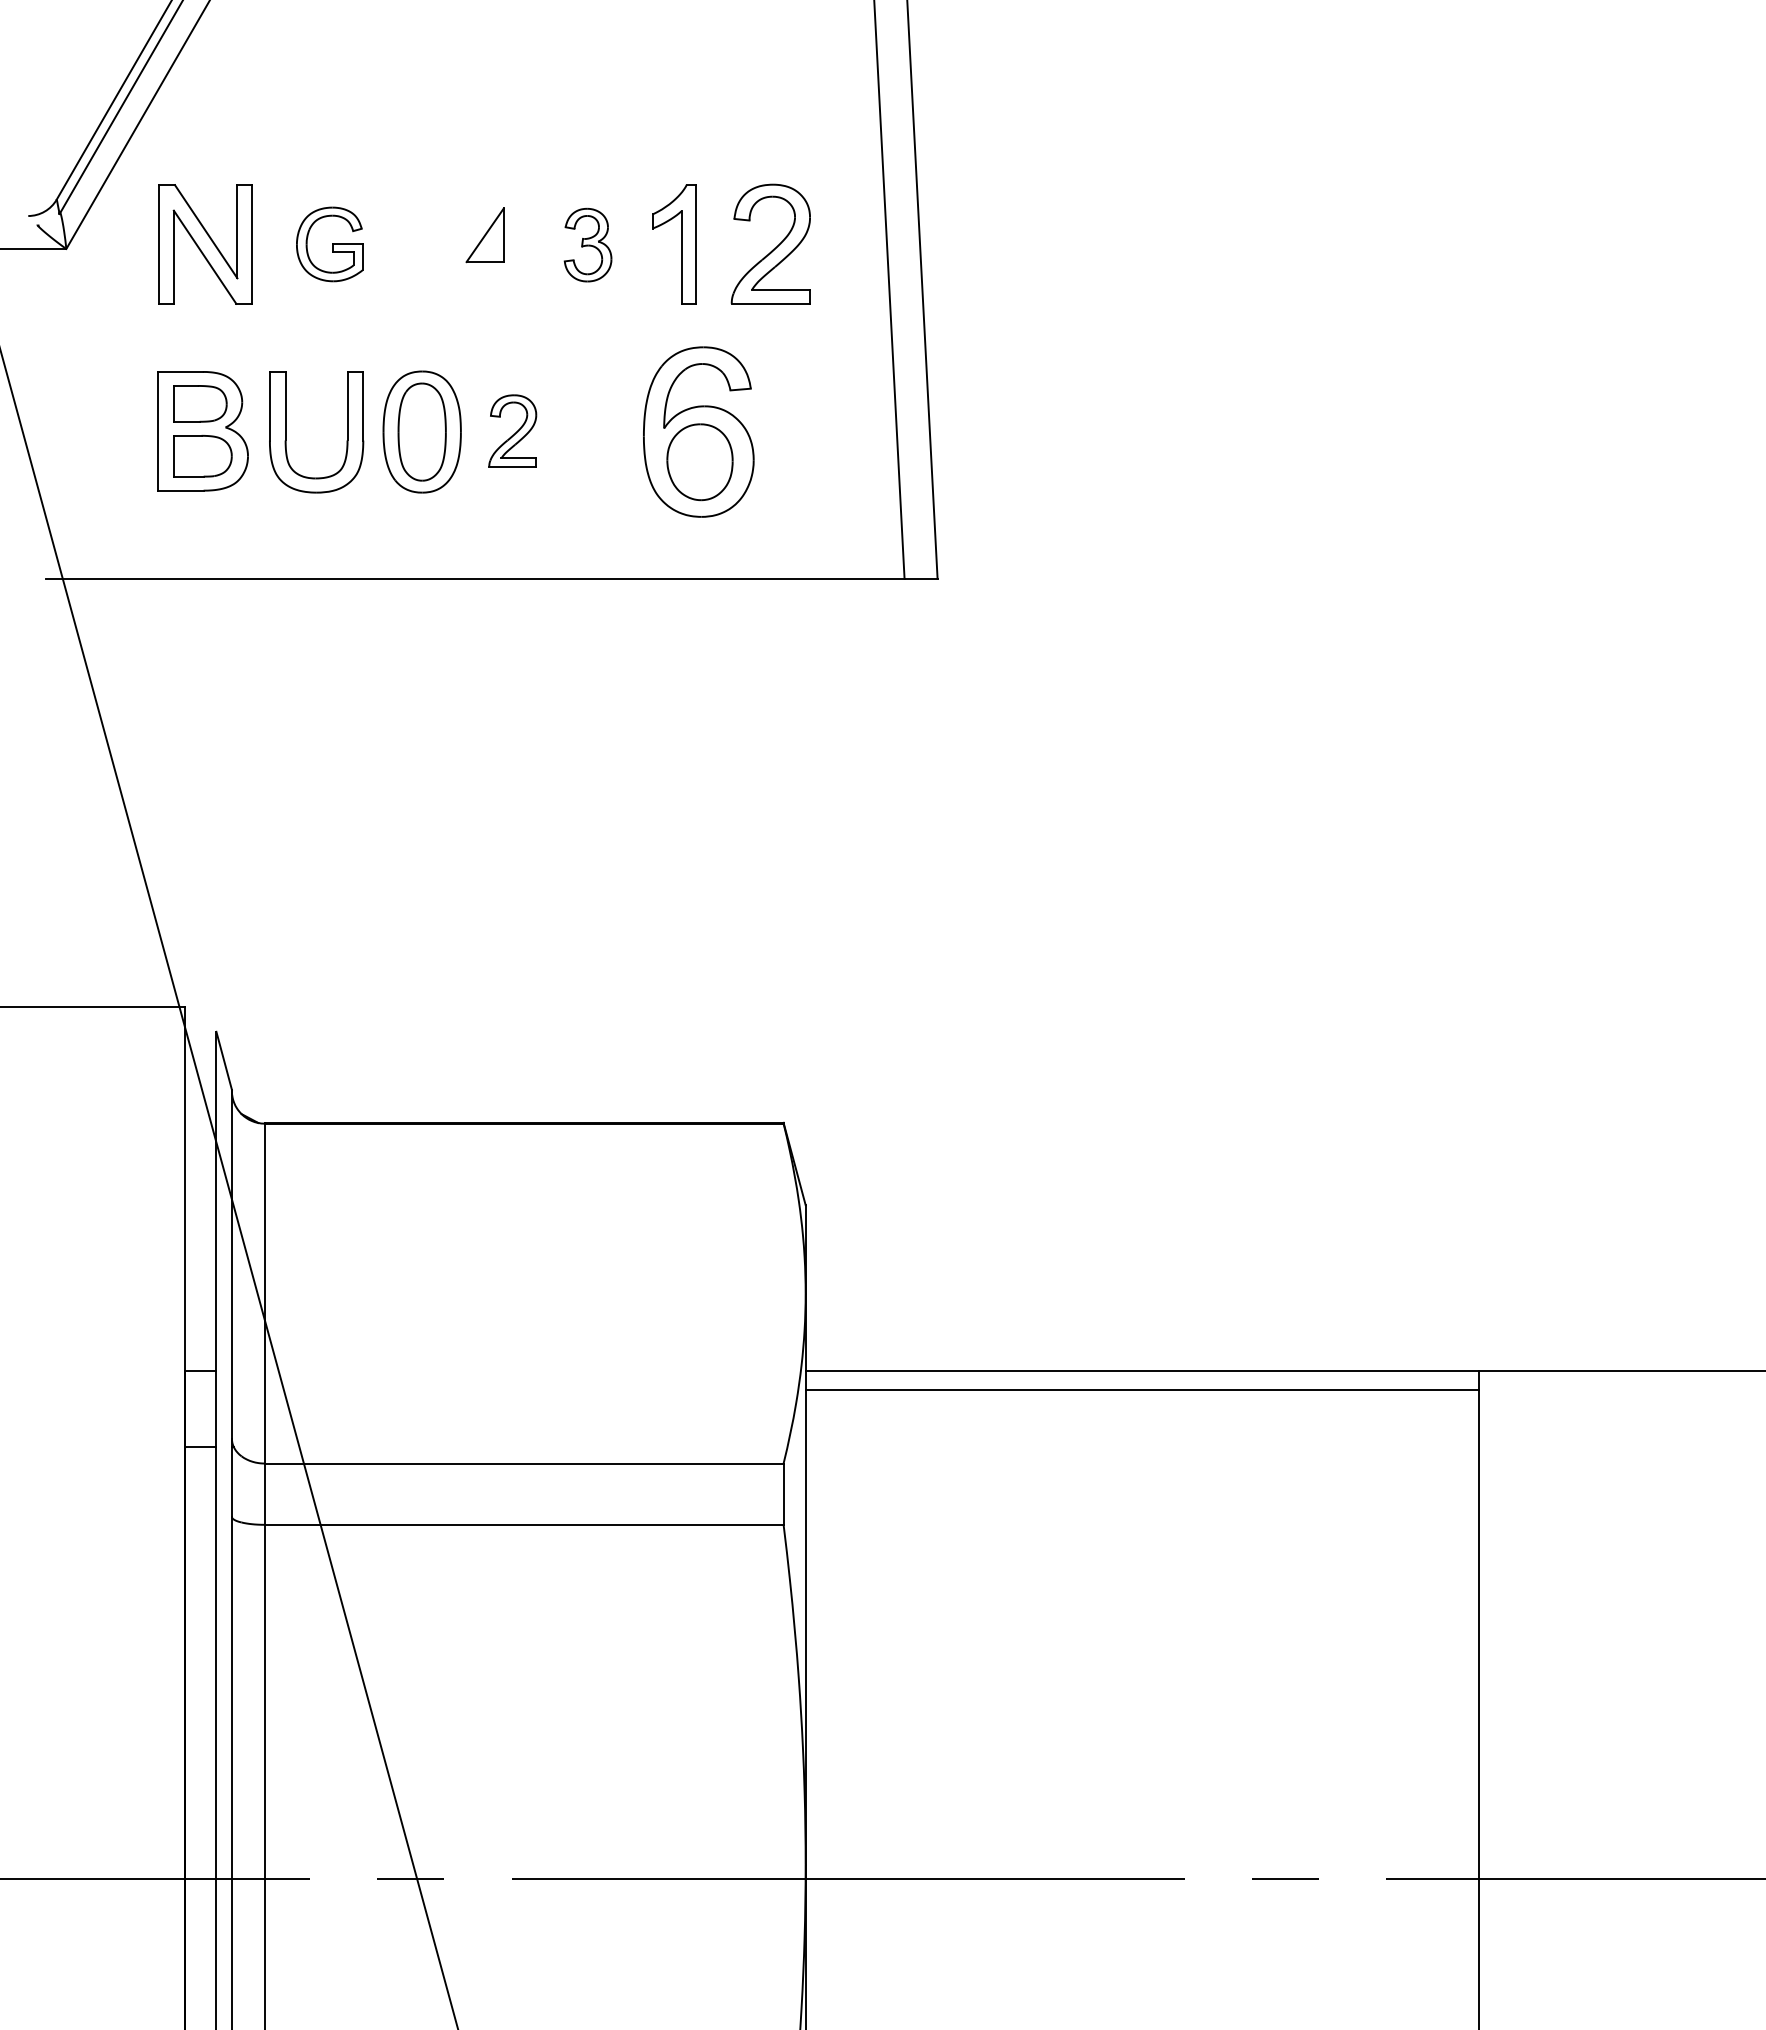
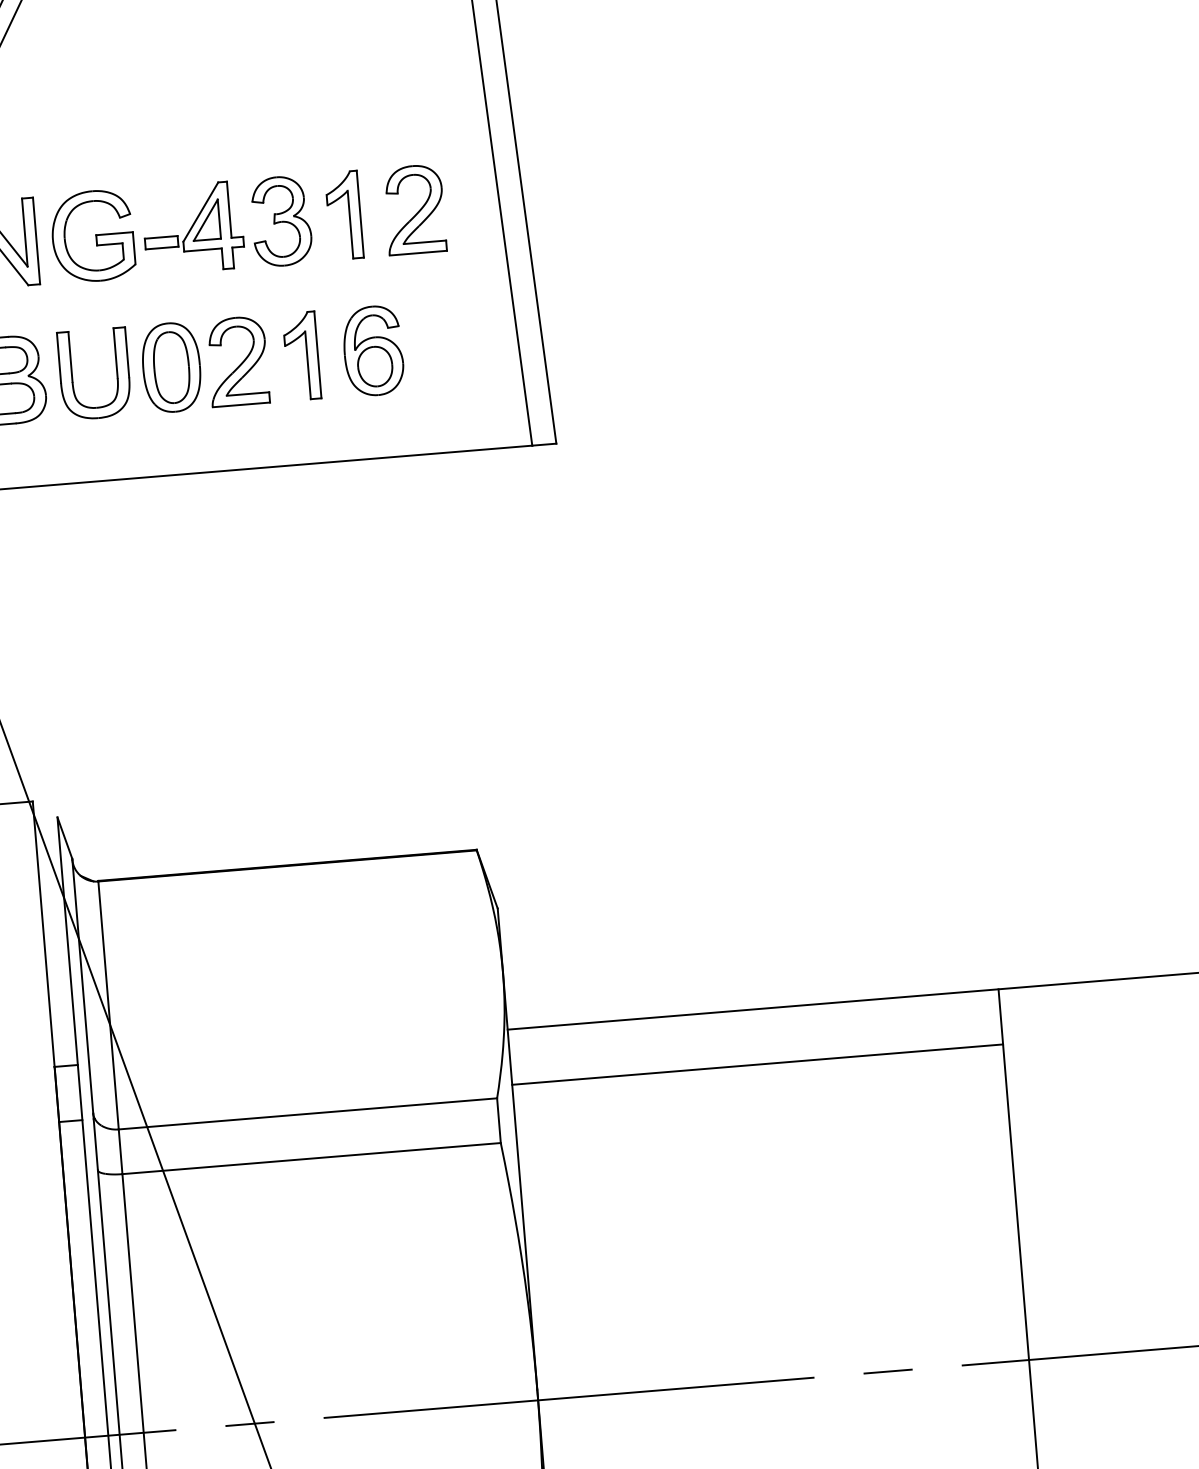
part: (329, 244) -> (92, 236), size x1.67
part: (466, 244) -> (192, 228), added
part: (587, 244) -> (280, 220), size x1.67
part: (512, 430) -> (237, 361), size x1.67
part: (607, 431) -> (306, 356), added
part: (698, 431) -> (373, 350), size x0.71
line: (1141, 1389) -> (757, 1064), moved

